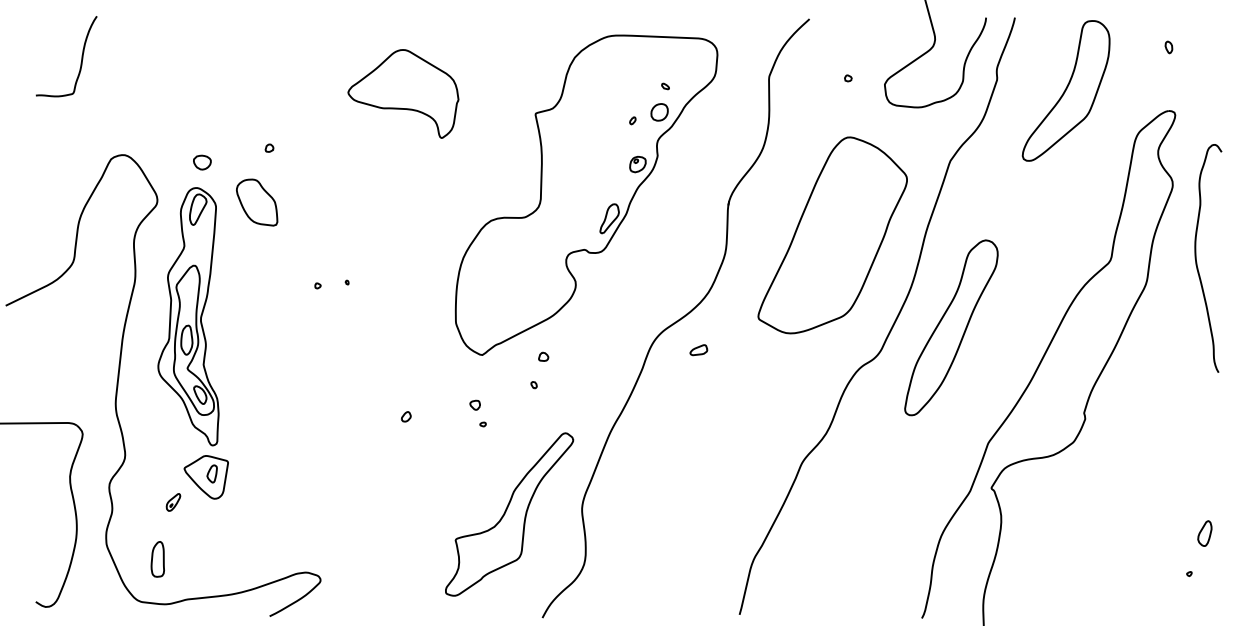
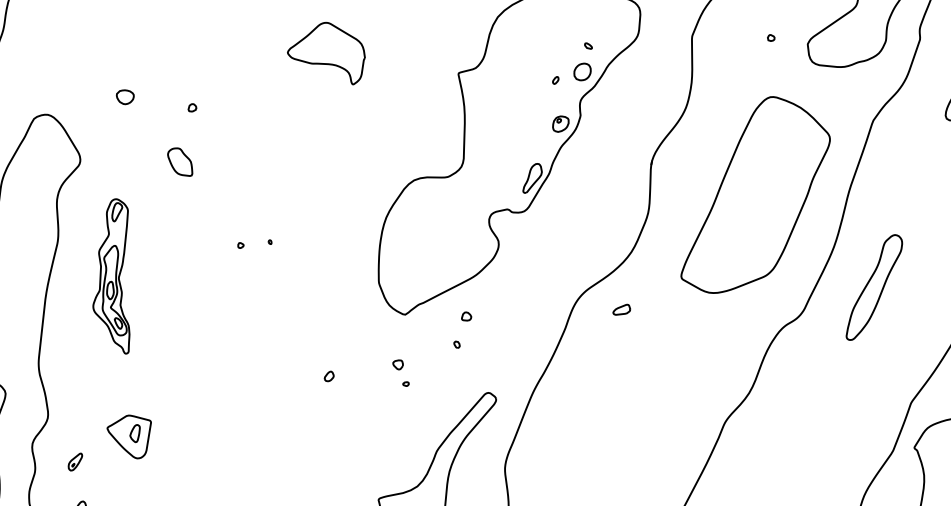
part: (403, 93) -> (326, 53), size x0.7
part: (202, 162) -> (125, 97), moved
part: (257, 202) -> (180, 162), size x0.6
part: (188, 316) -> (111, 276), size x0.6
part: (951, 327) -> (874, 287), size x0.6
part: (173, 502) -> (75, 462), moved

